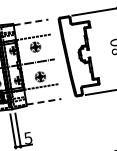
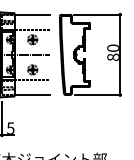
line: (31, 22) -> (32, 14), dashed -> solid
line: (44, 102) -> (32, 95), dashed -> solid

